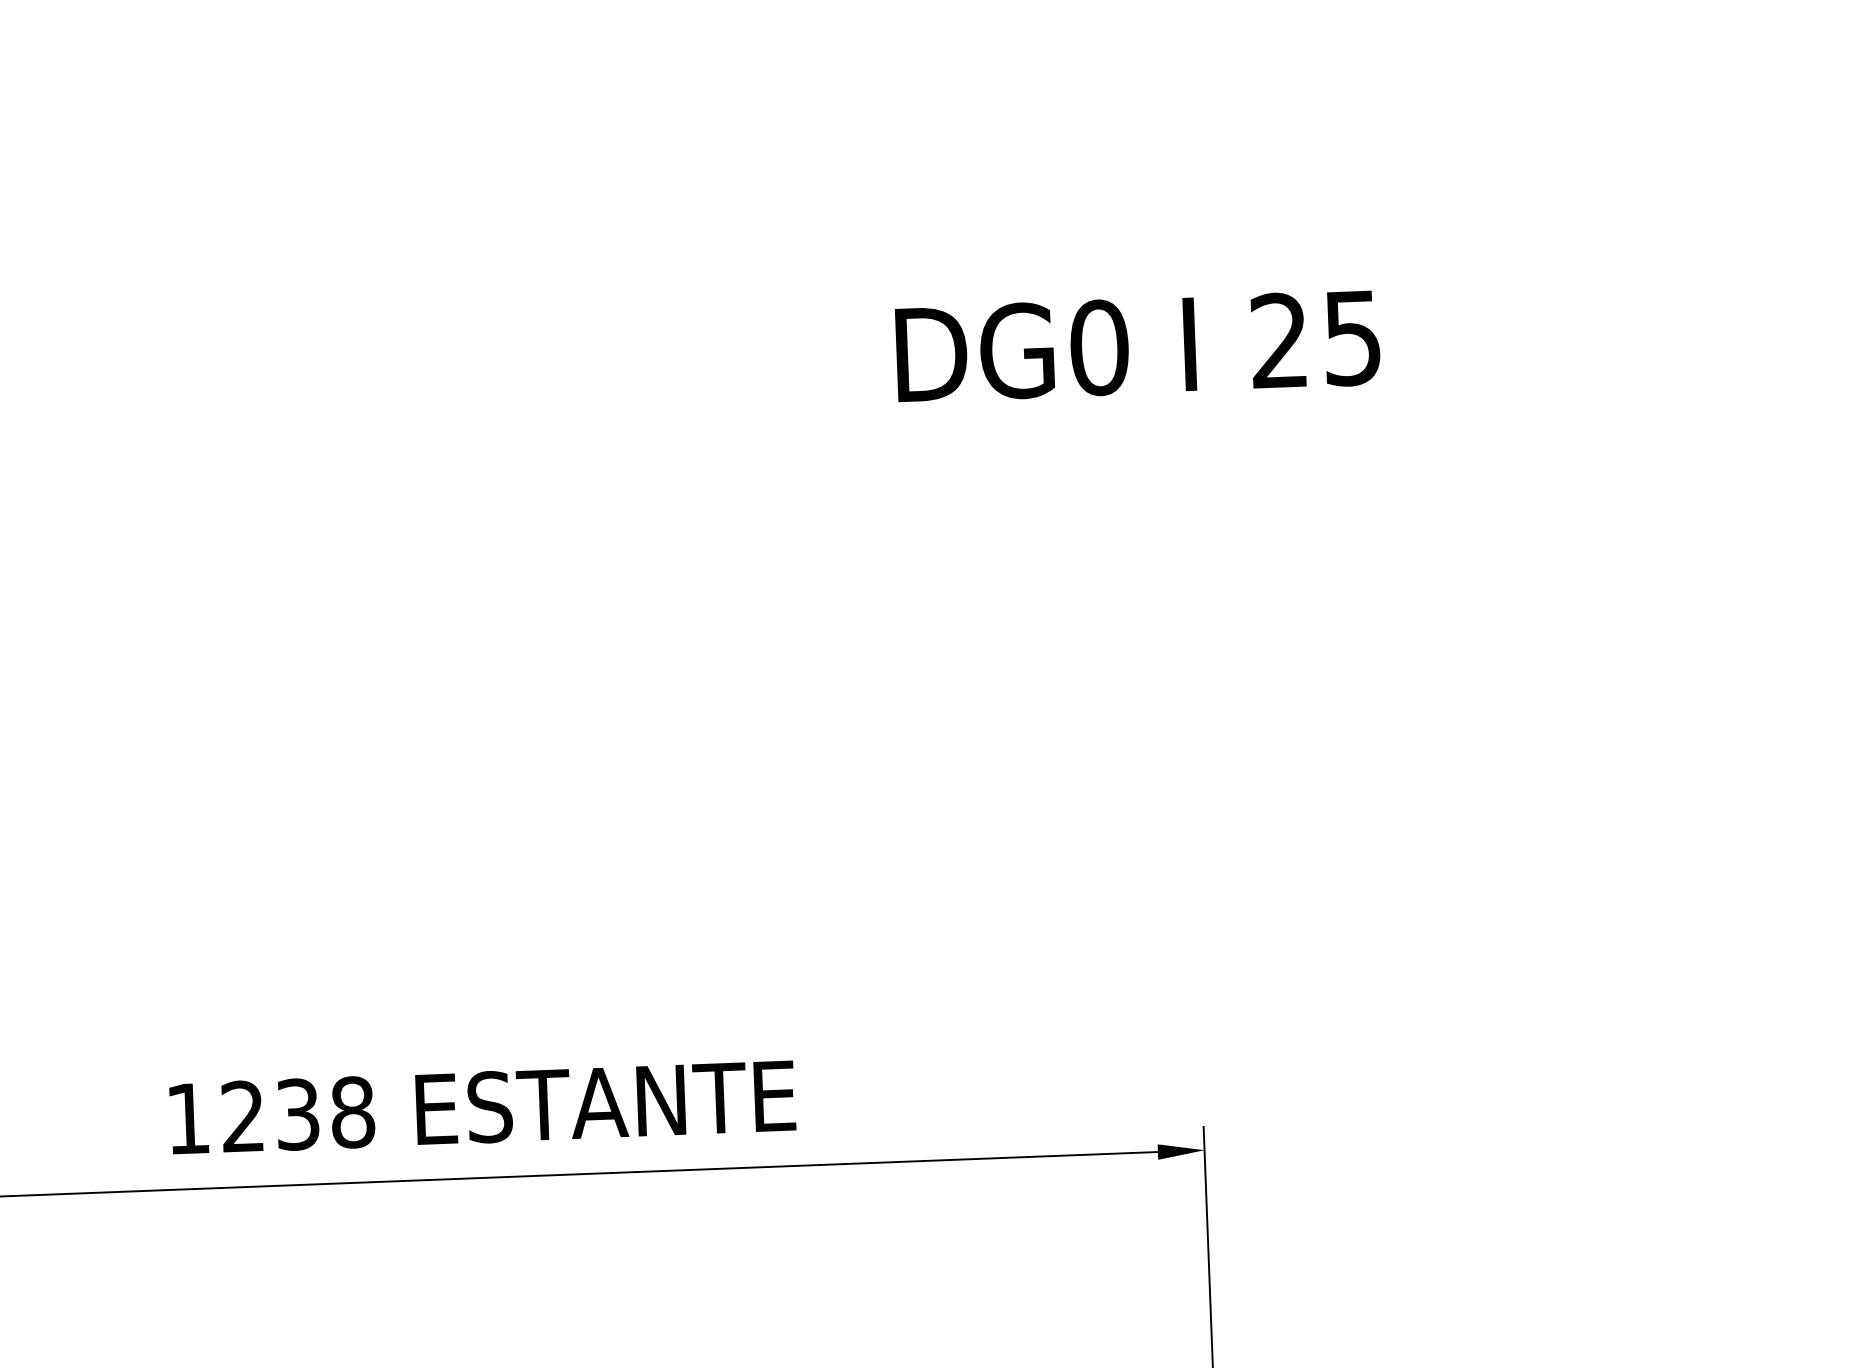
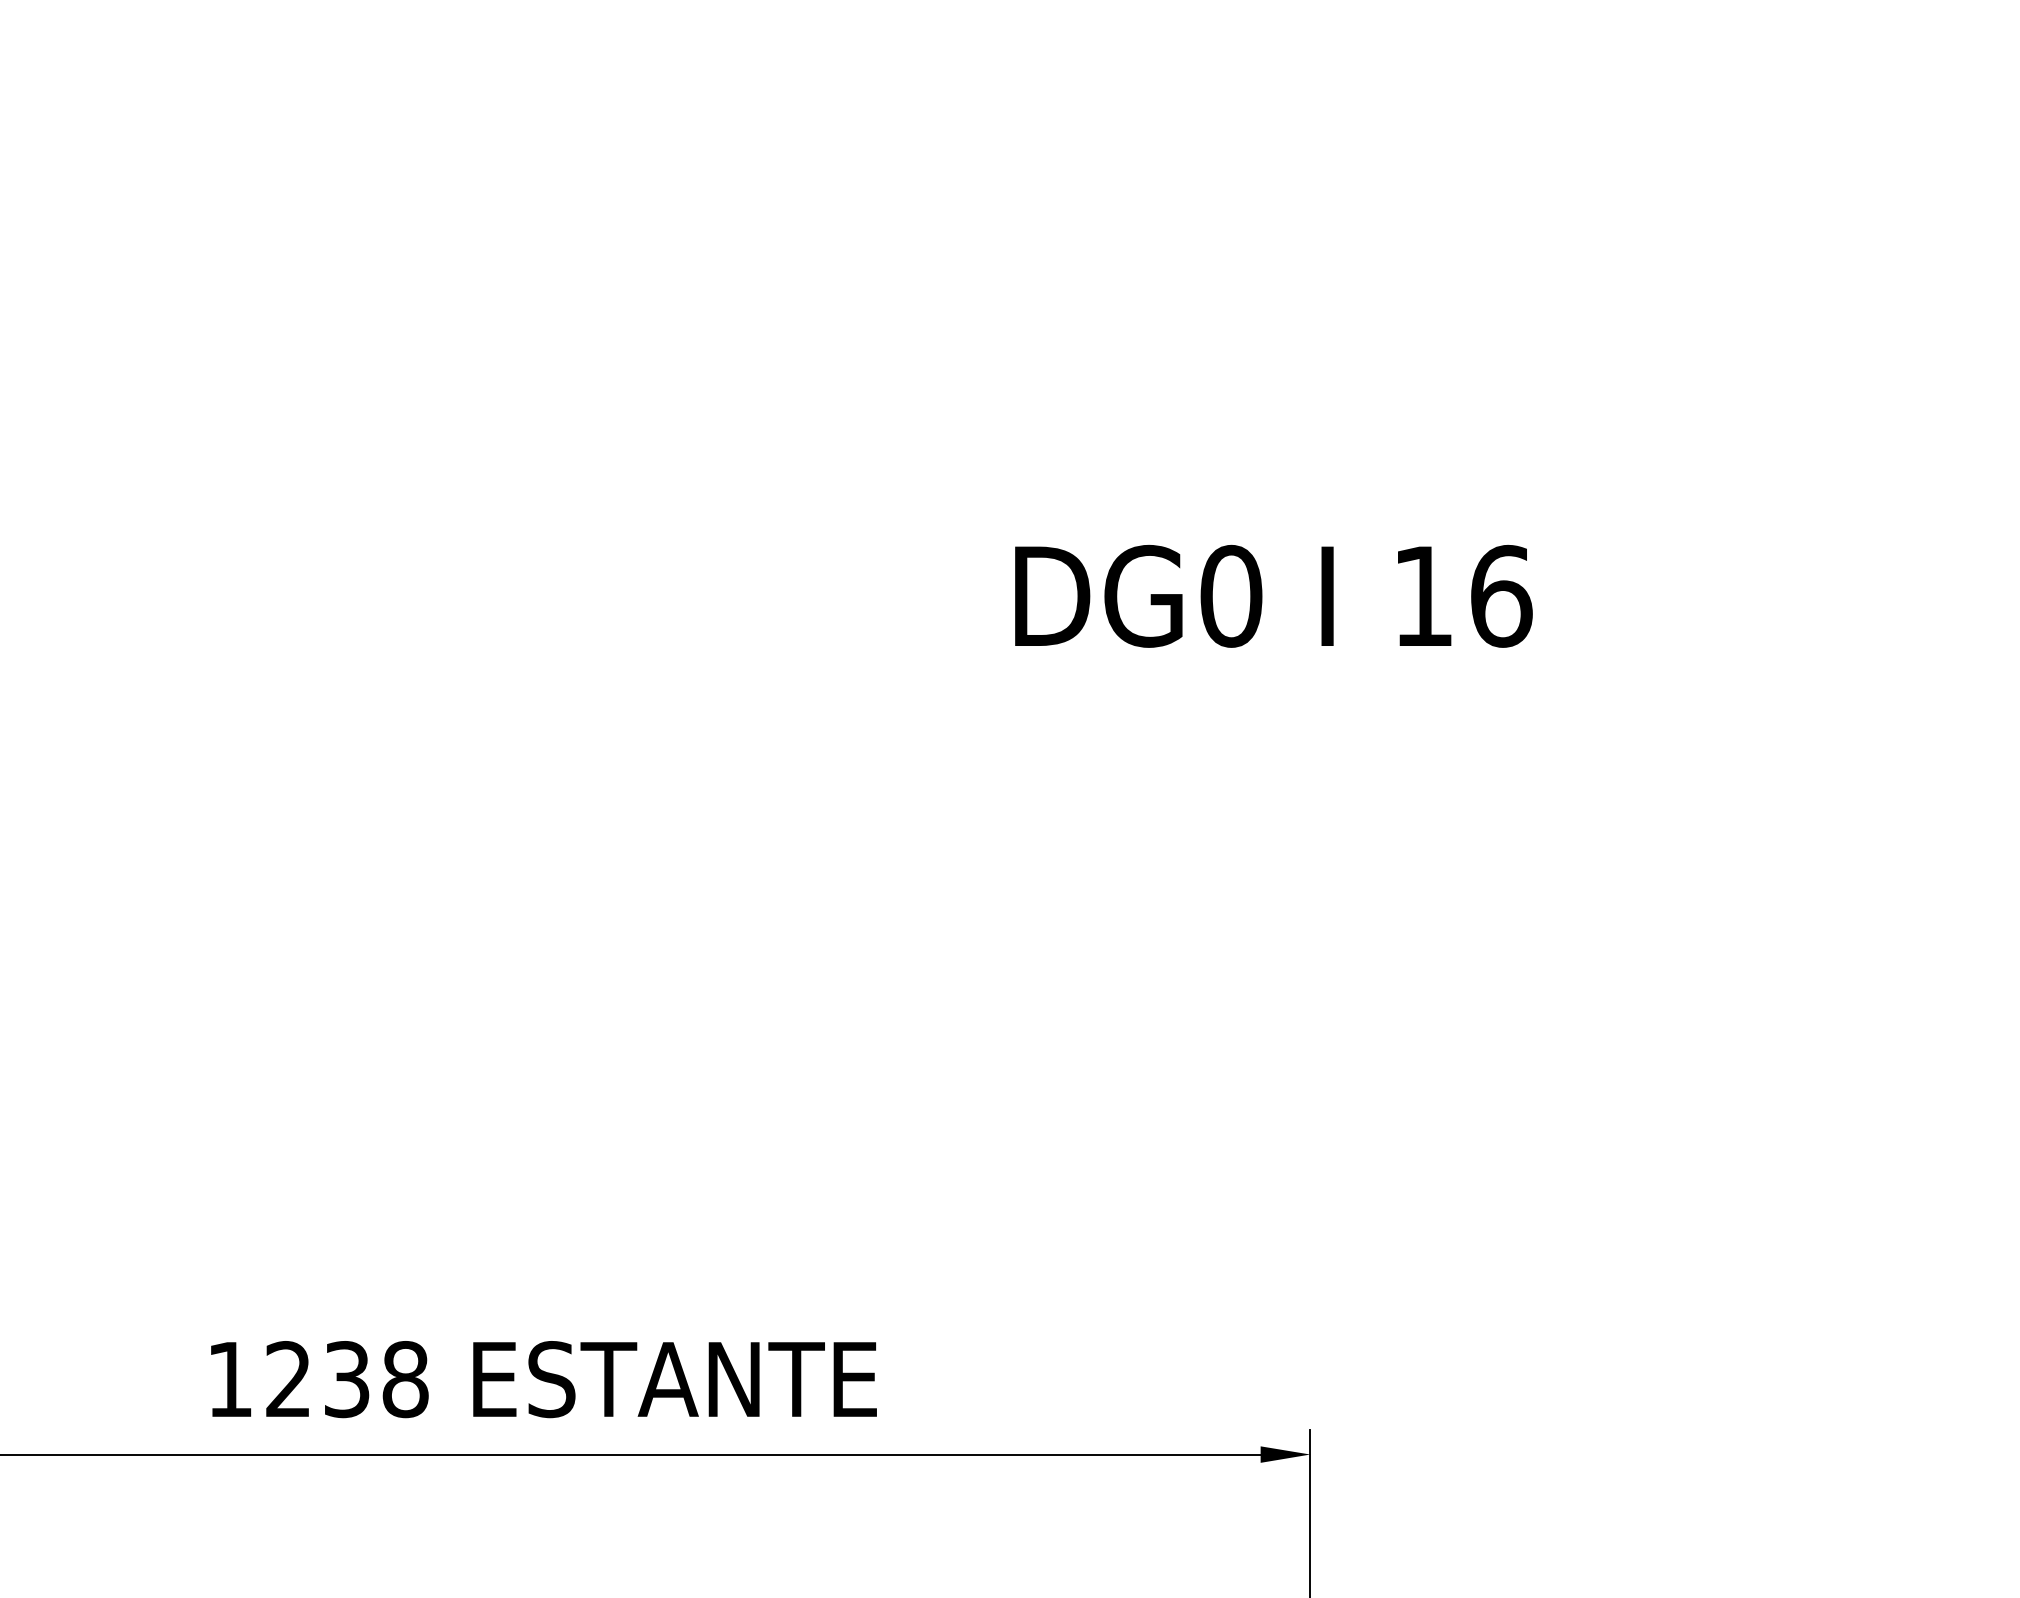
text: (1316, 338) -> (1462, 595), 25 -> 16

